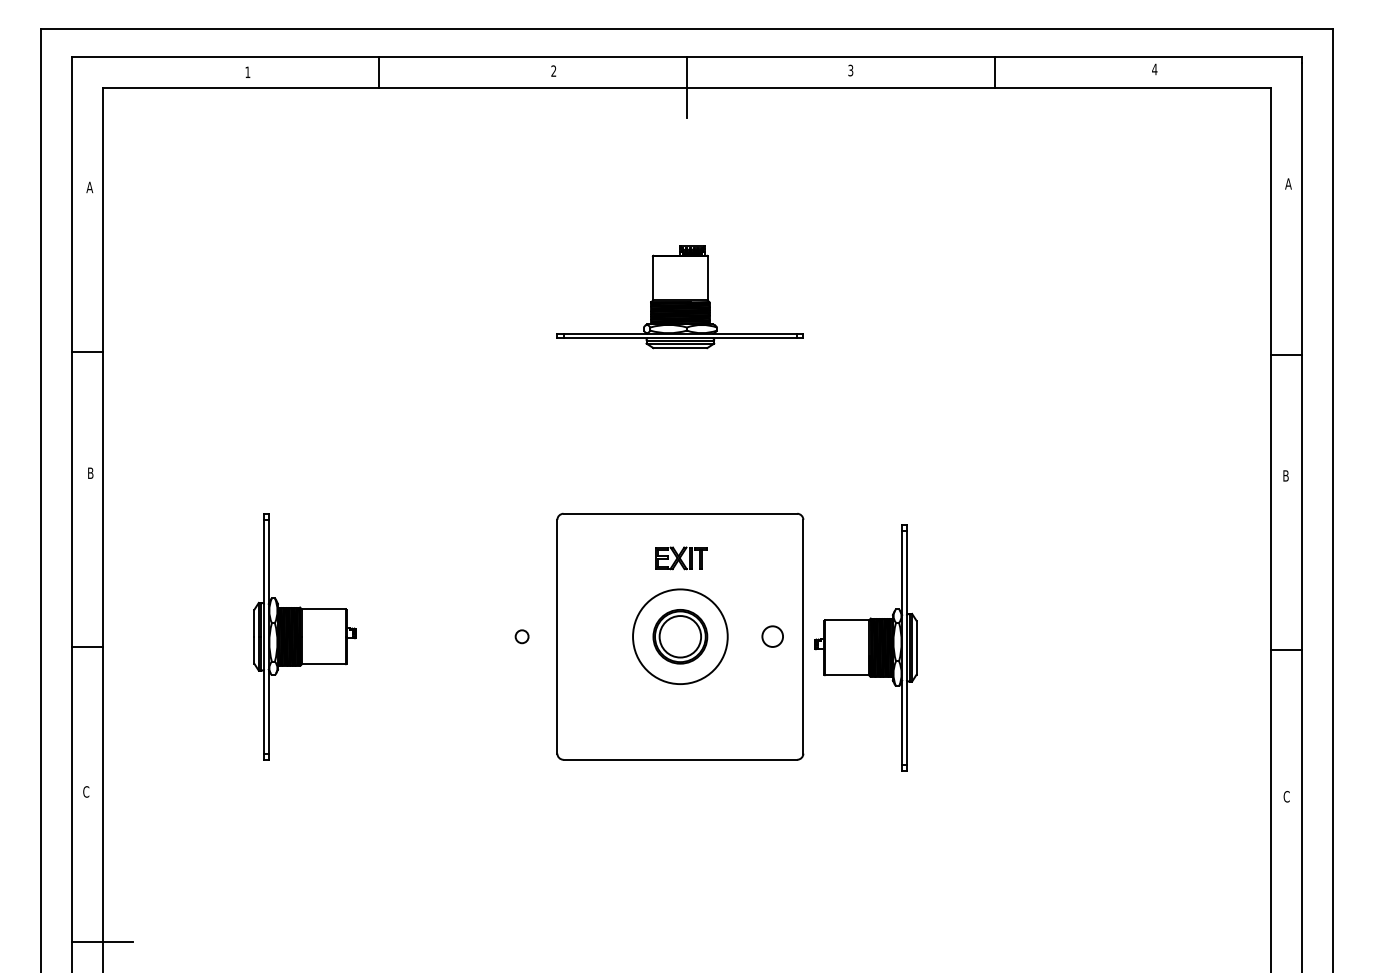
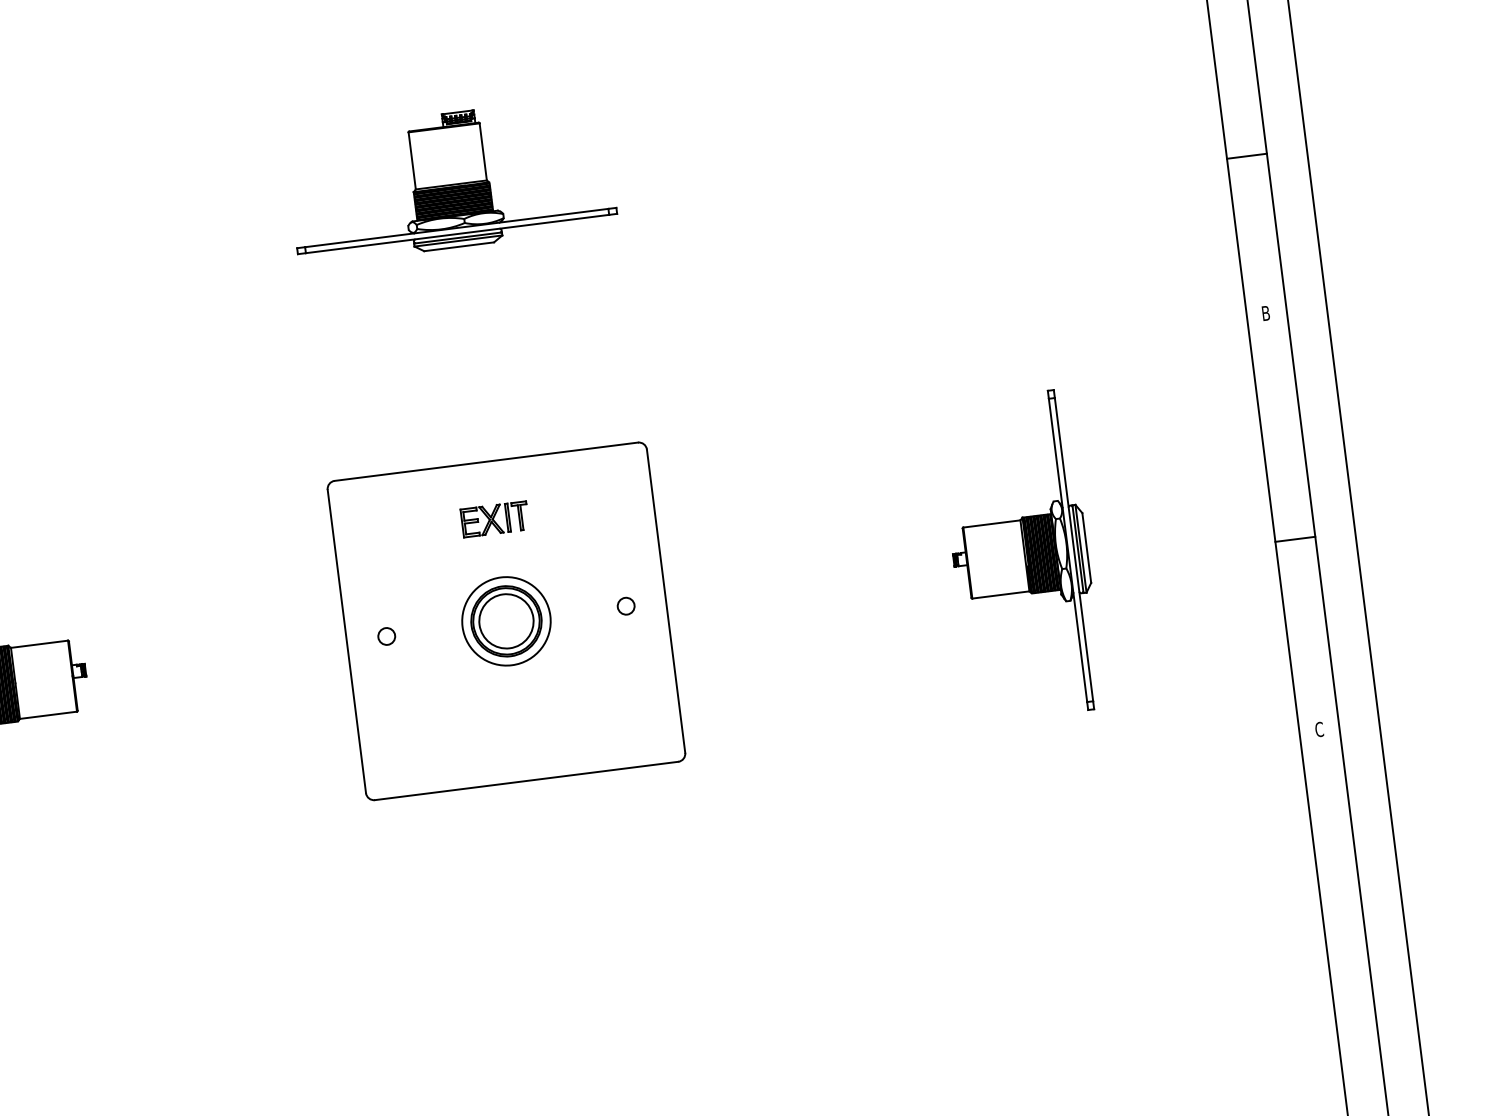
circle: (521, 636) -> (385, 636), moved
circle: (680, 636) -> (506, 620), size x0.71
circle: (772, 636) -> (625, 605), size x0.62
part: (865, 647) -> (1020, 556), moved

